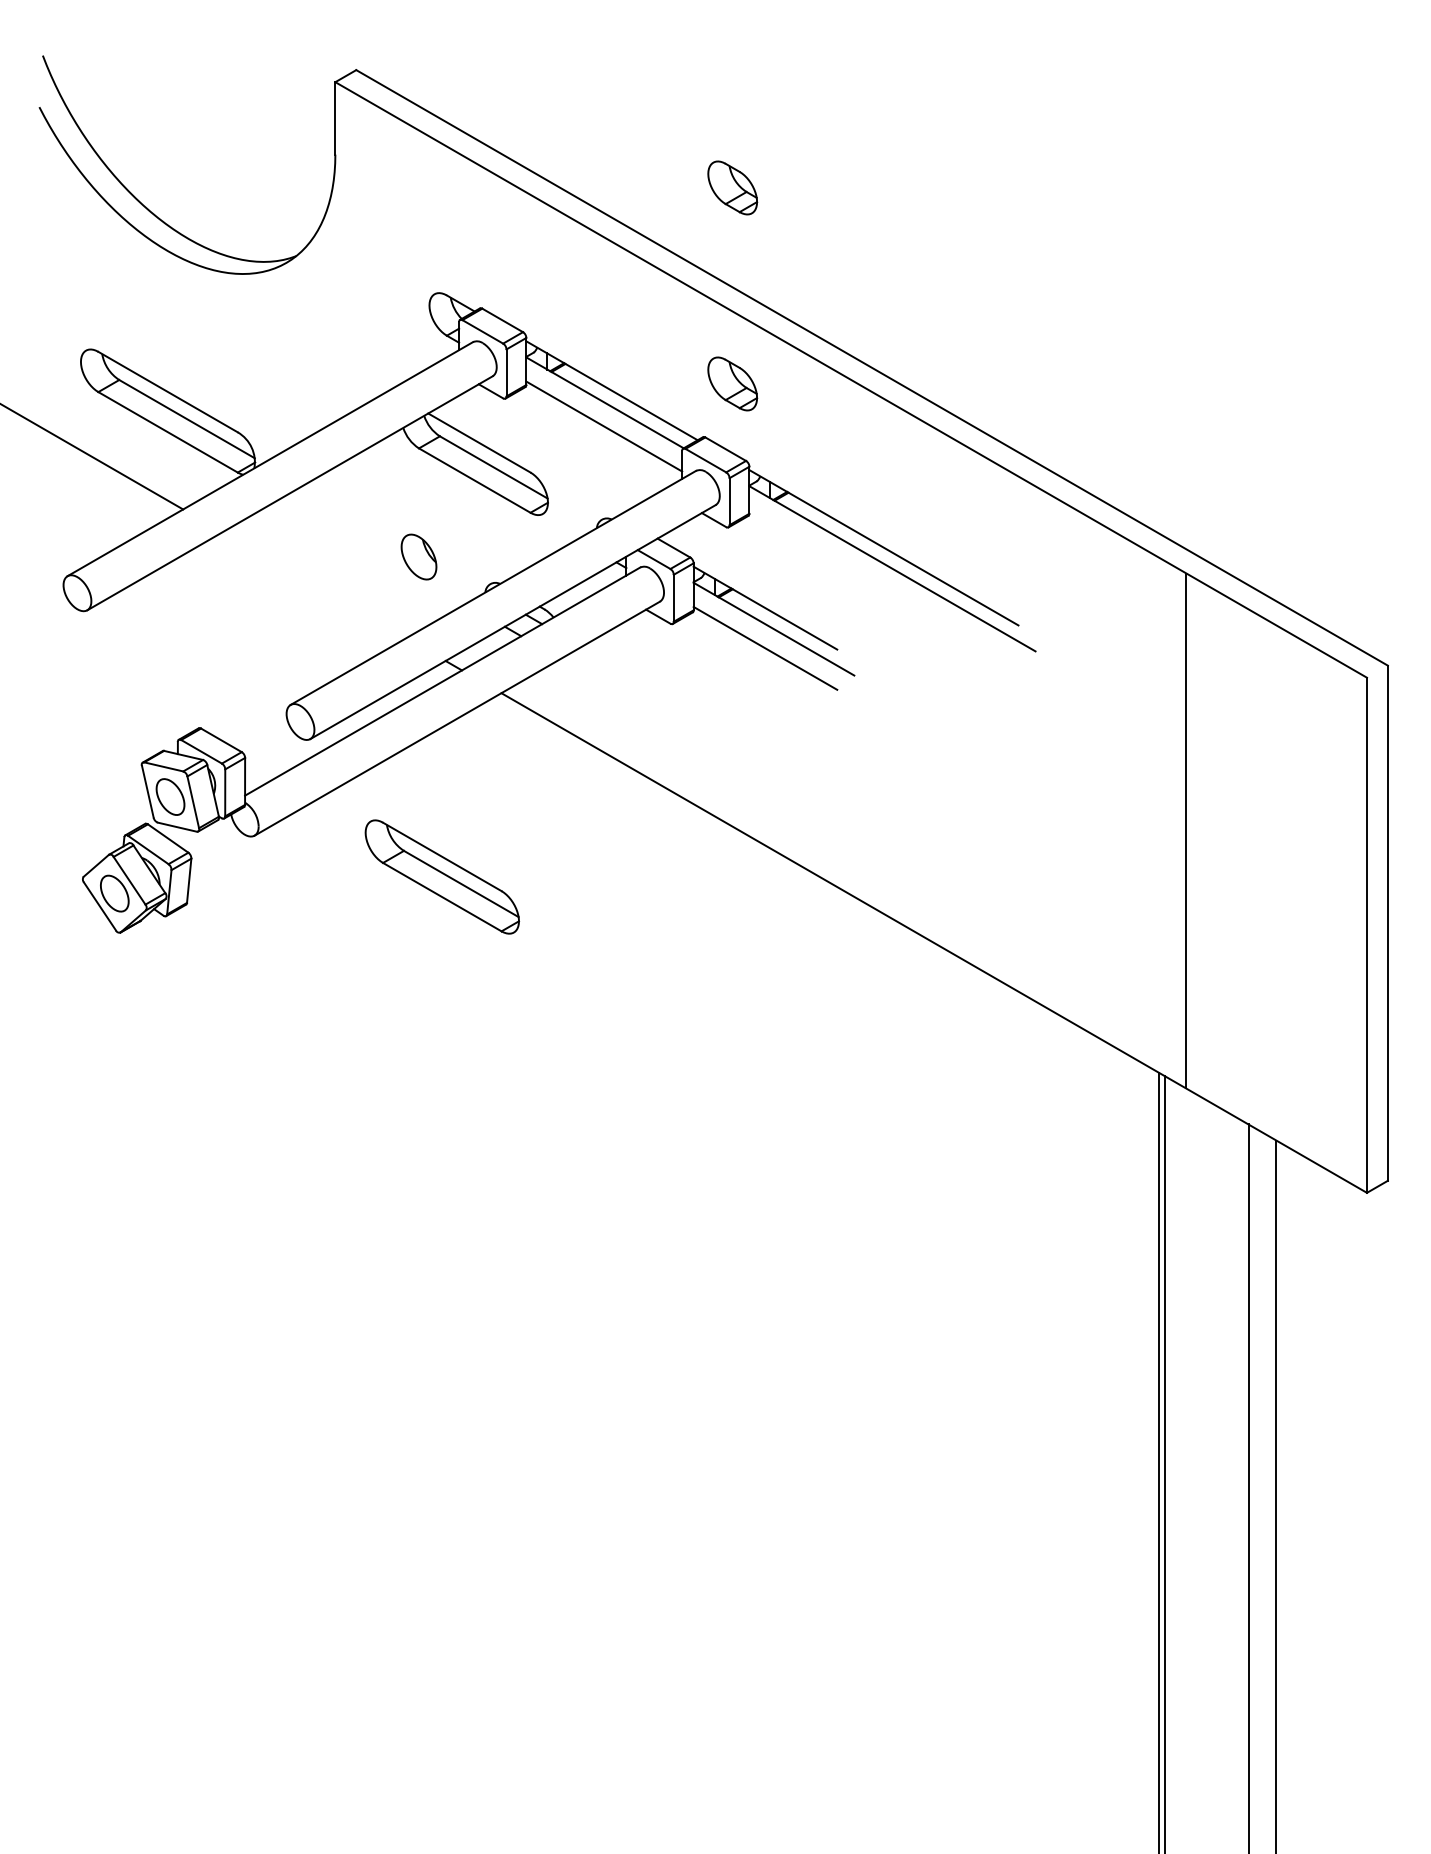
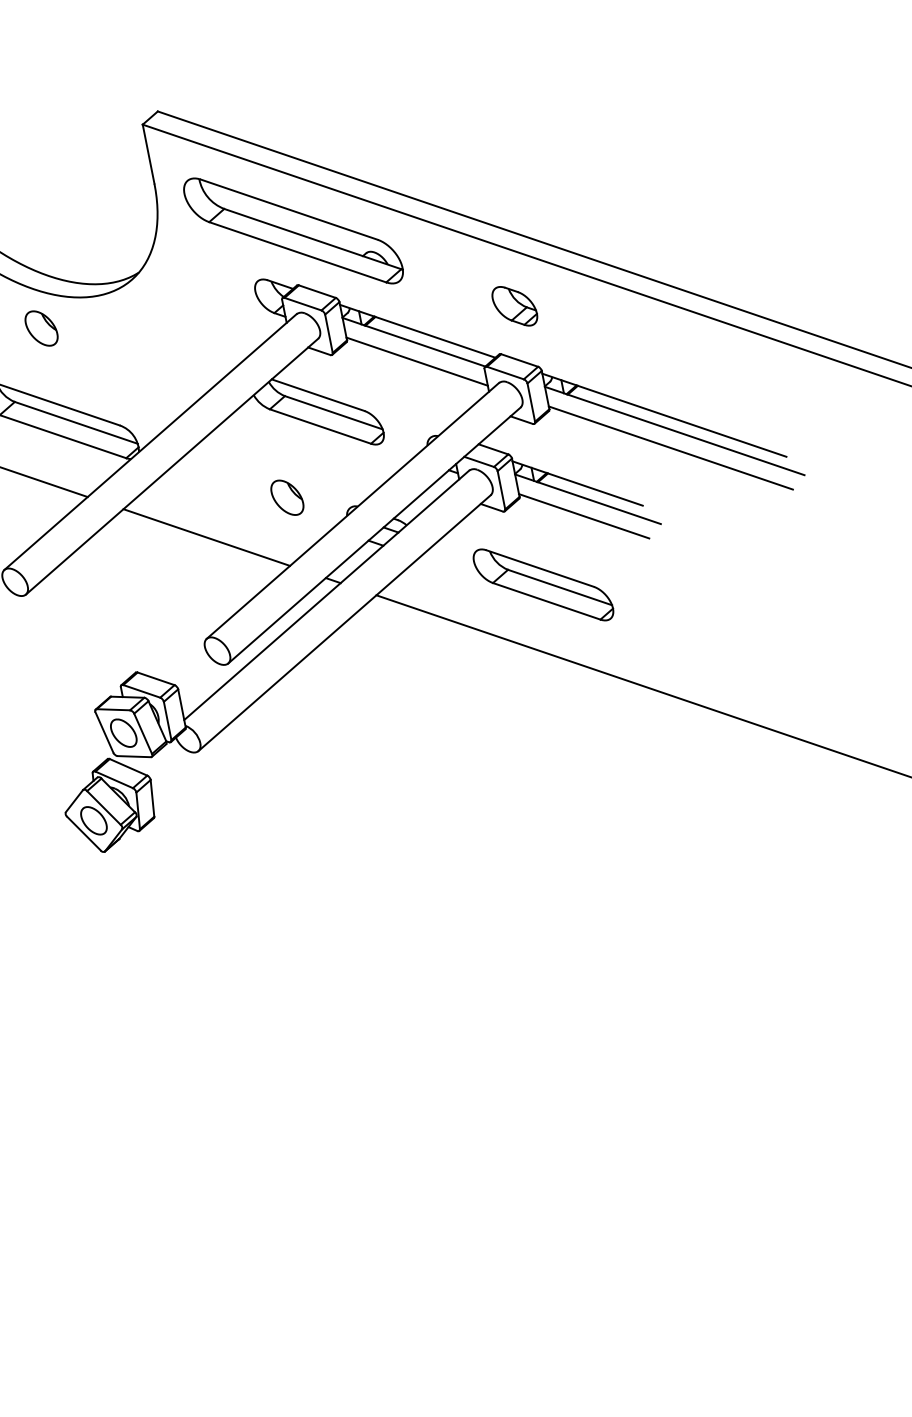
part: (732, 187) -> (483, 146), removed
part: (488, 242) -> (293, 230), added
part: (167, 299) -> (41, 328), added
line: (314, 585) -> (206, 537), added
line: (883, 587) -> (670, 447), added
part: (442, 876) -> (543, 584), moved

